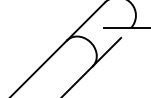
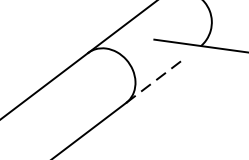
line: (106, 52) -> (152, 82), solid -> dashed

